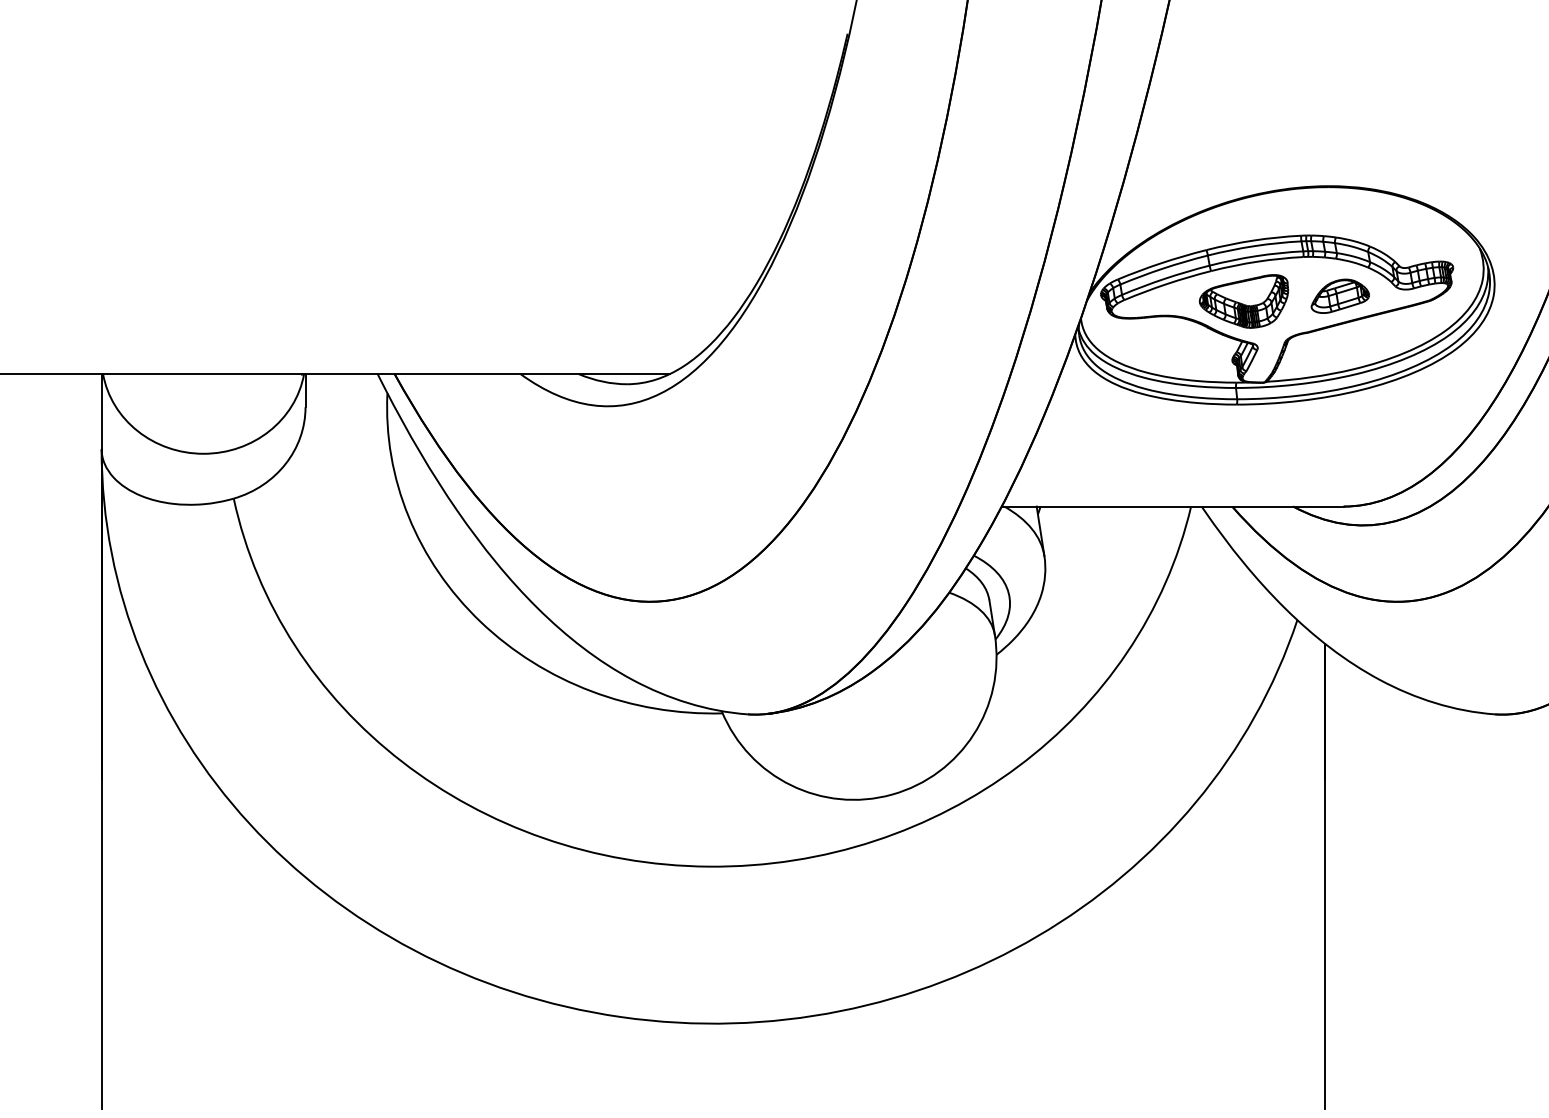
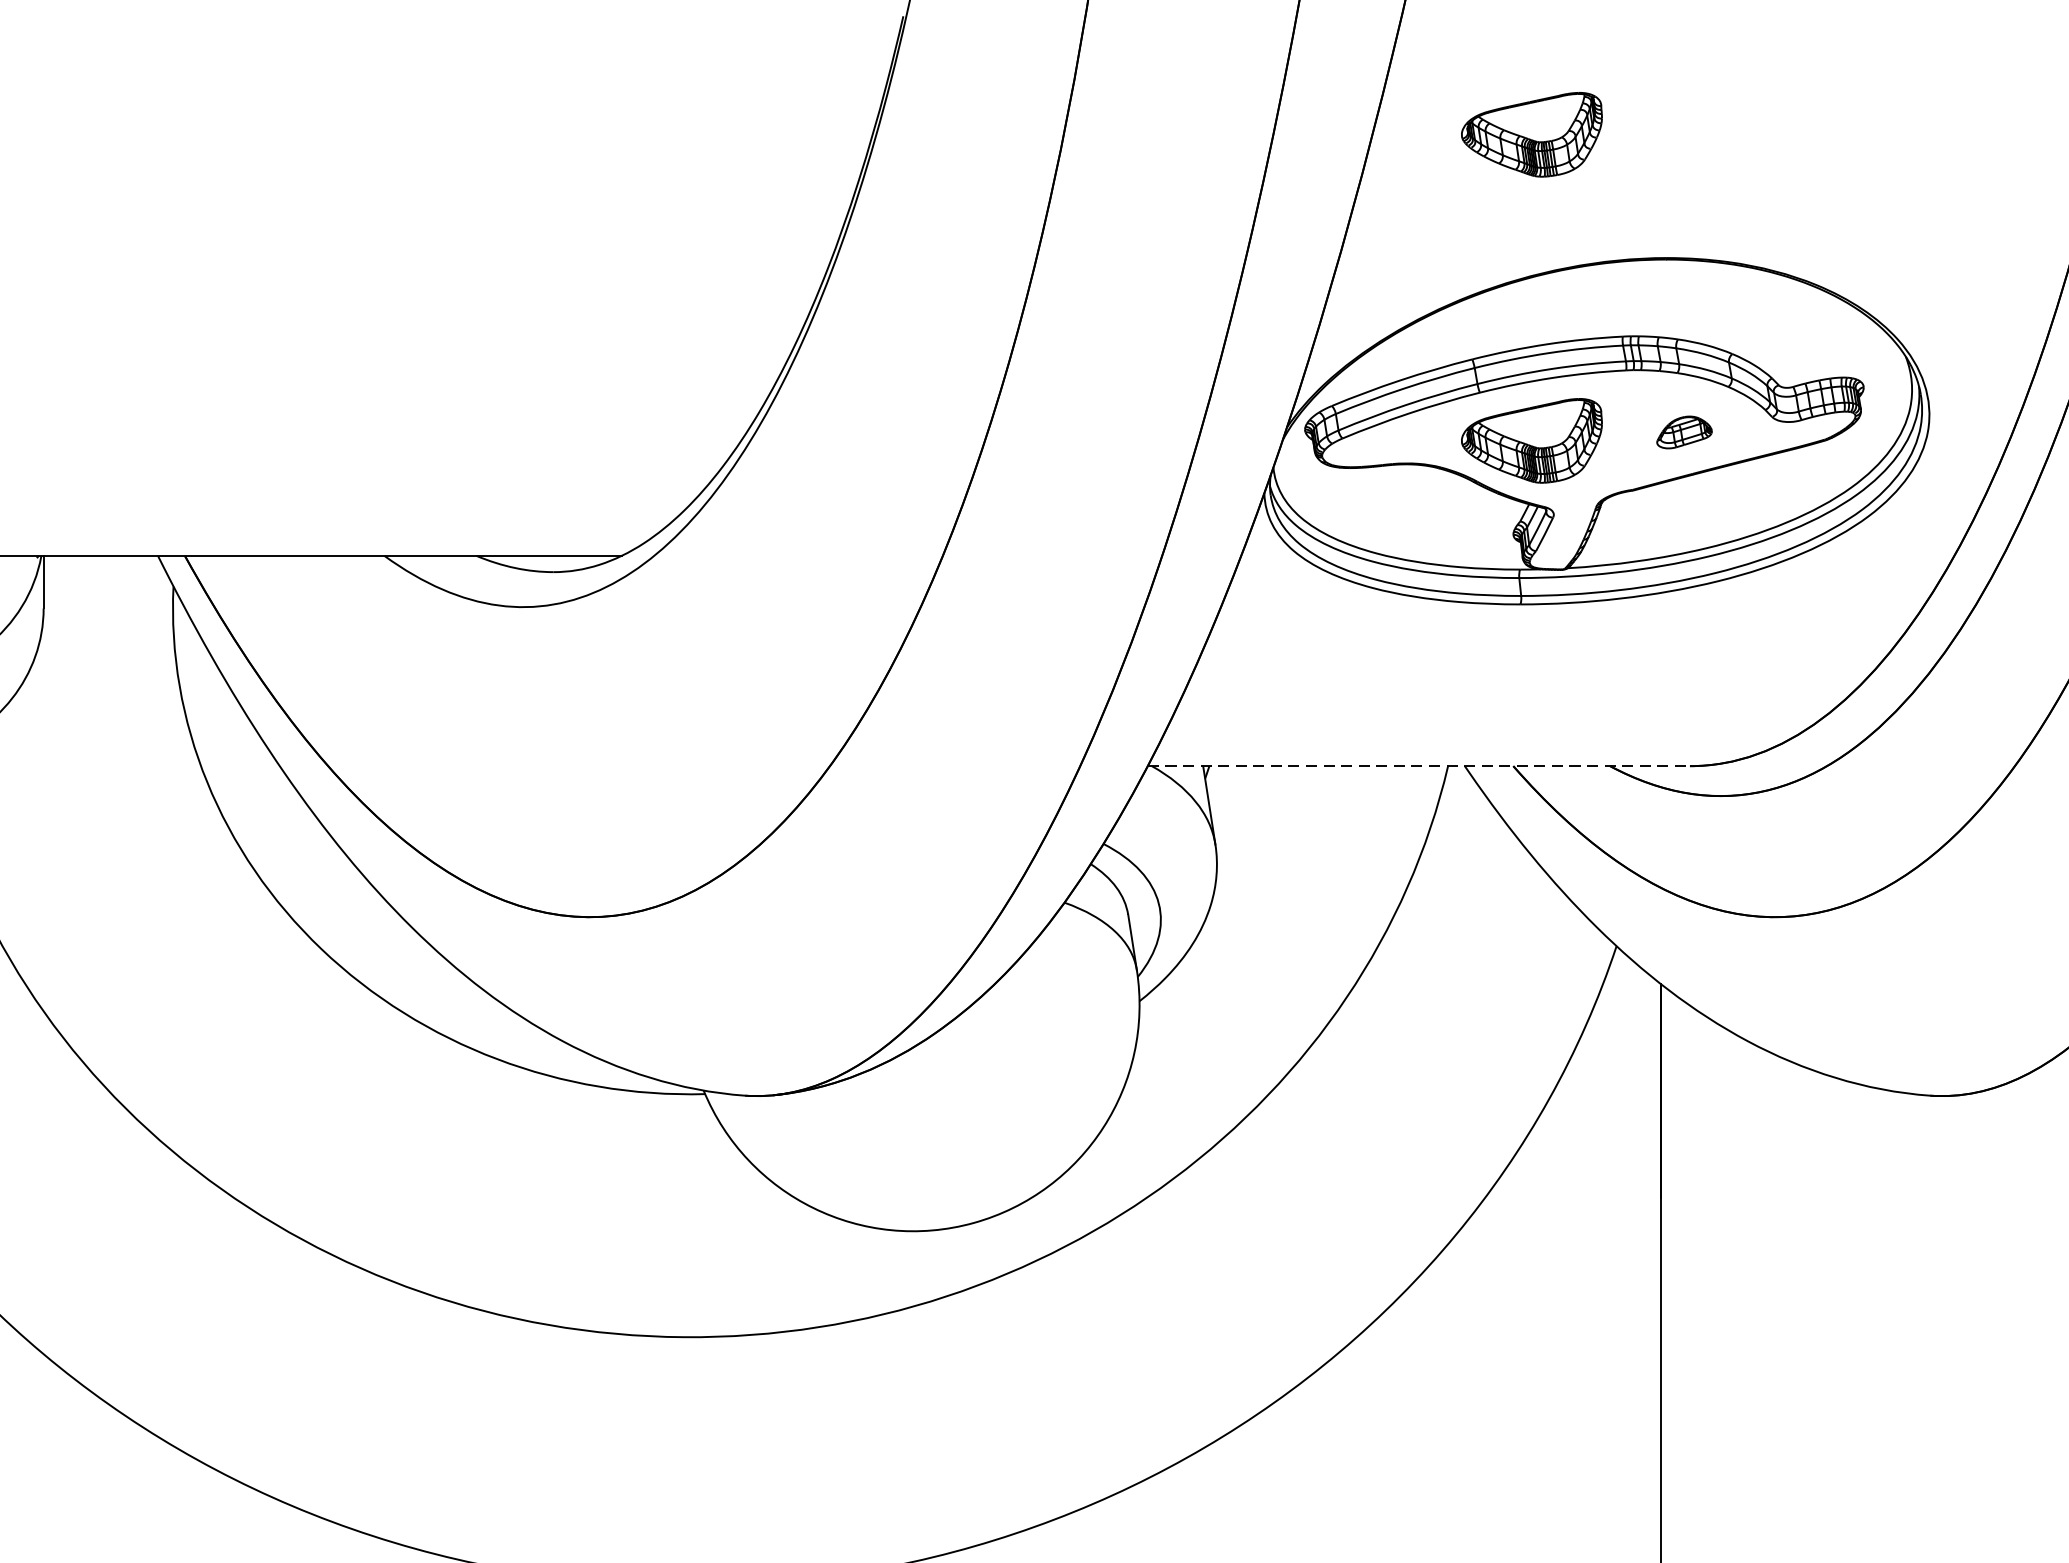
part: (1244, 108) -> (1532, 134), added
part: (1339, 295) -> (1683, 431), size x0.6
line: (1172, 506) -> (1418, 766), solid -> dashed

